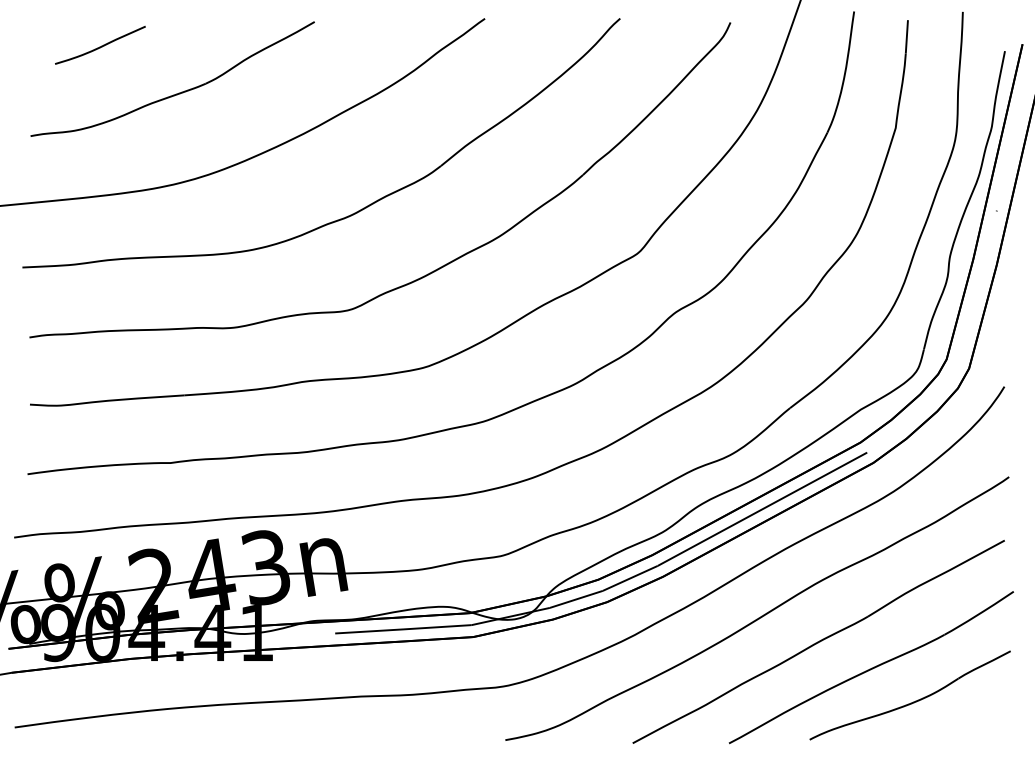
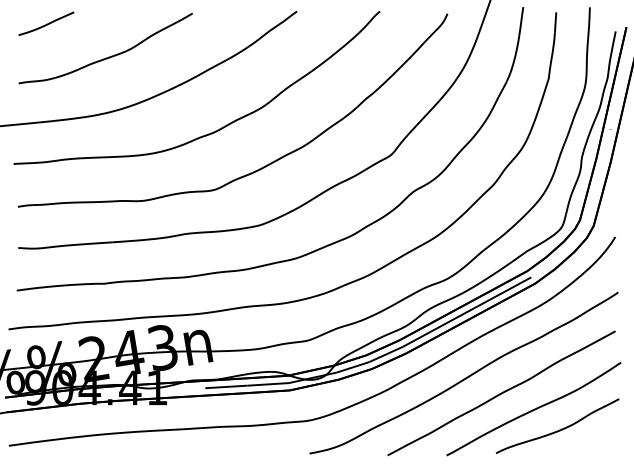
curve: (102, 44) -> (47, 23), moved

